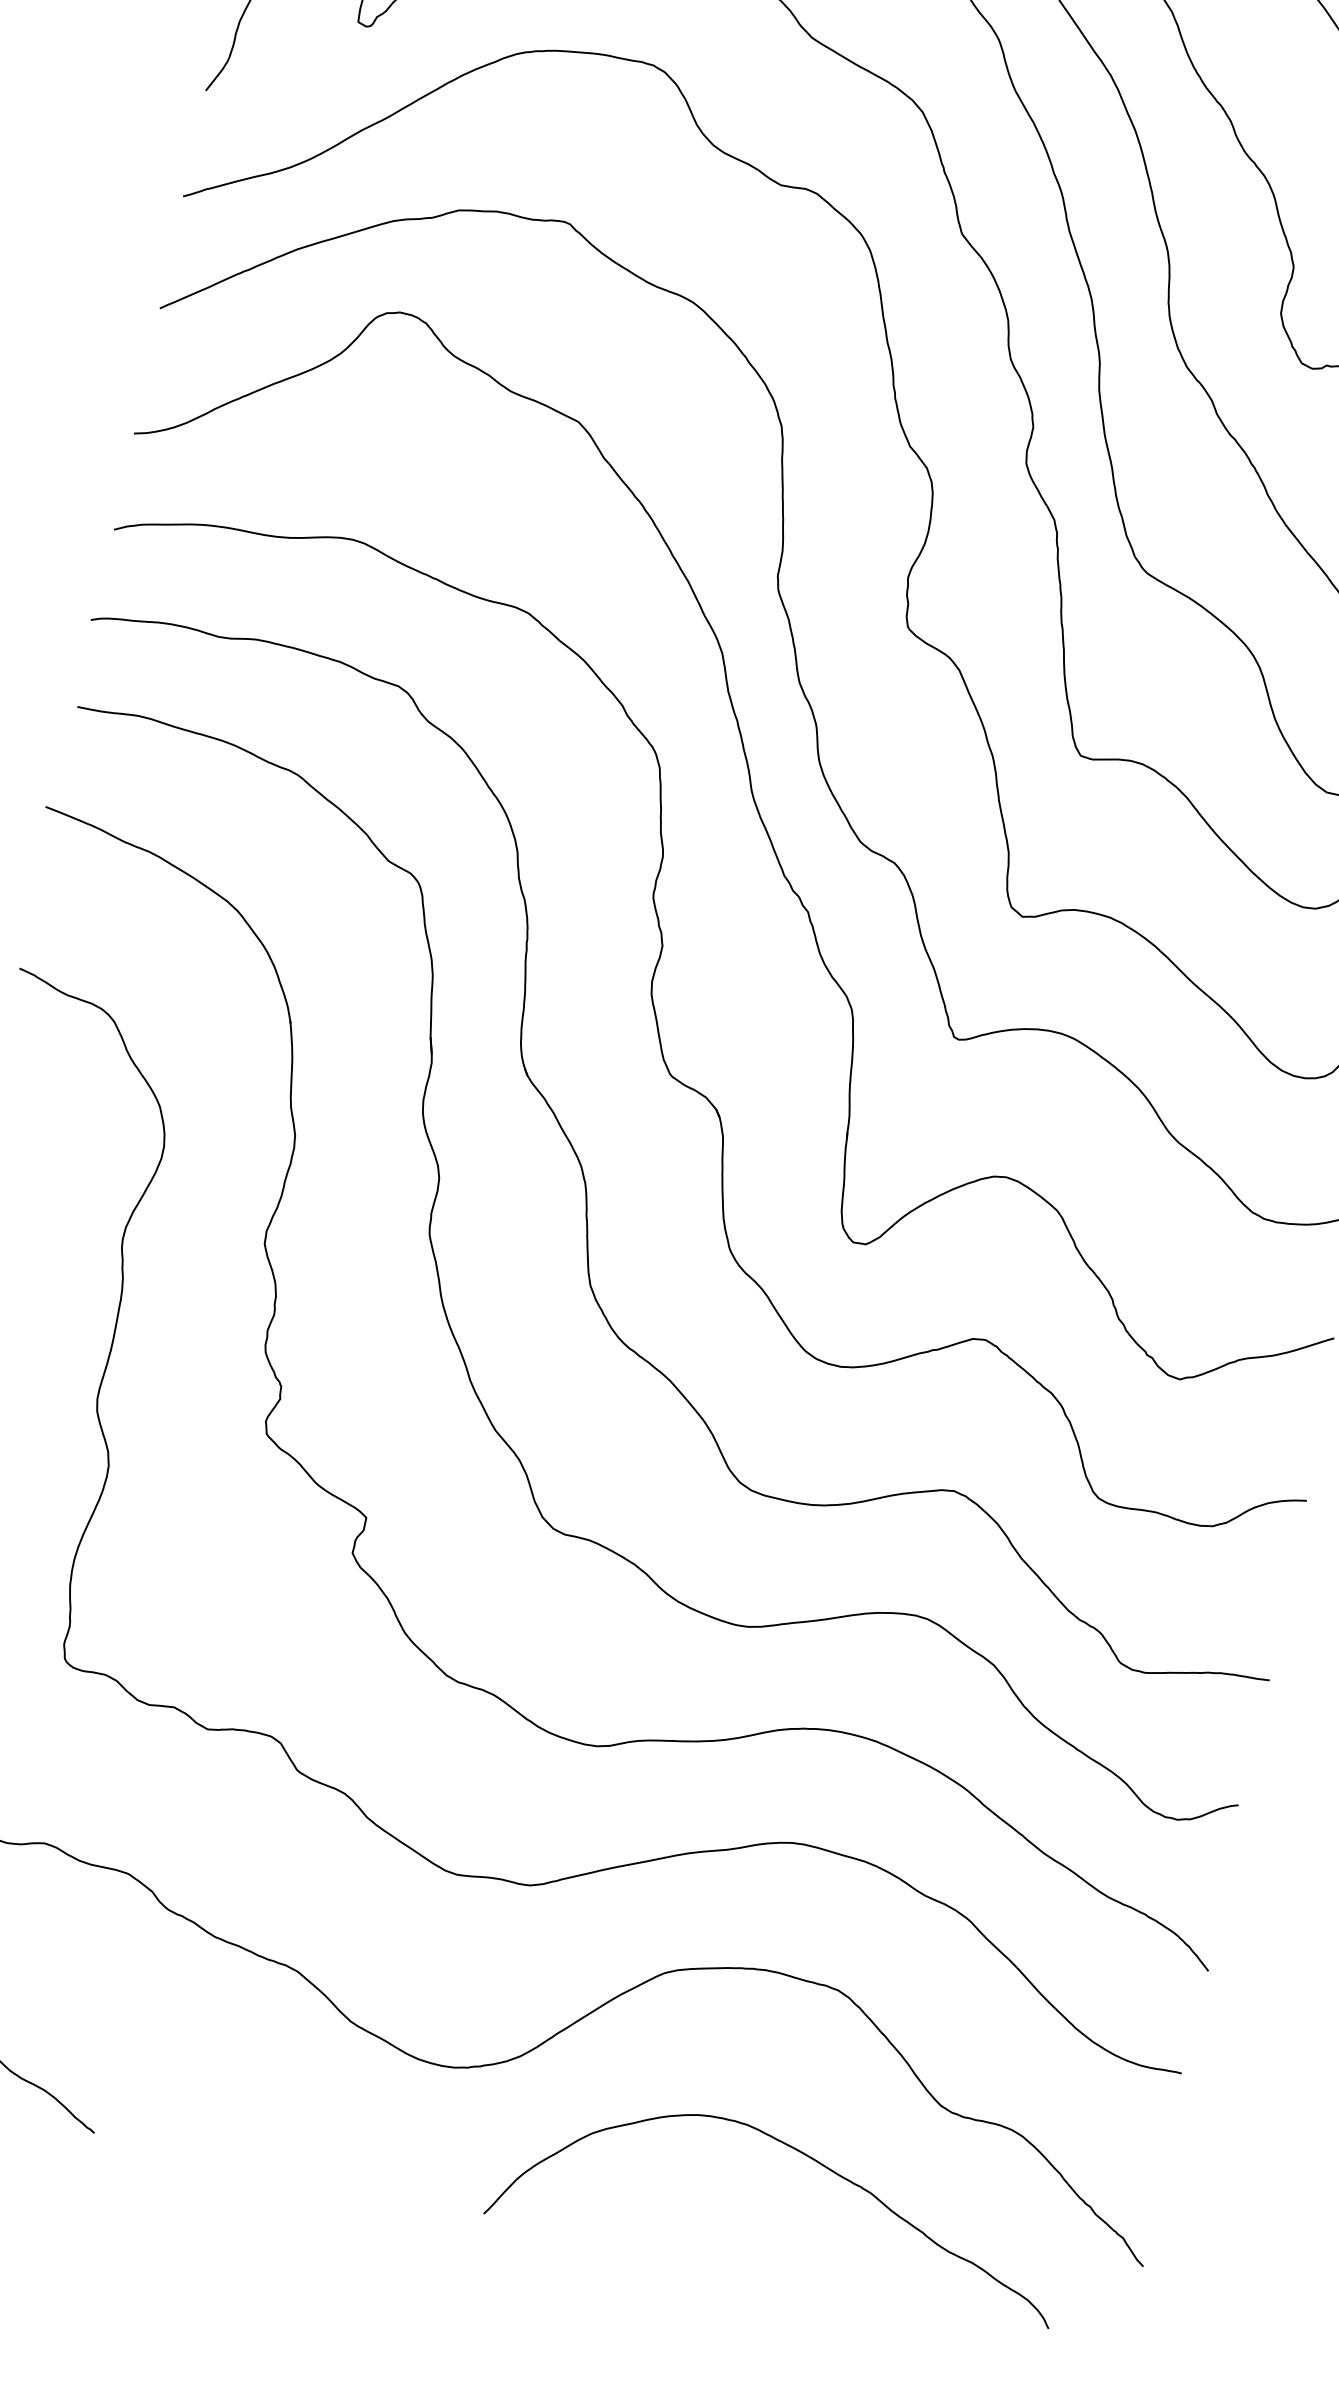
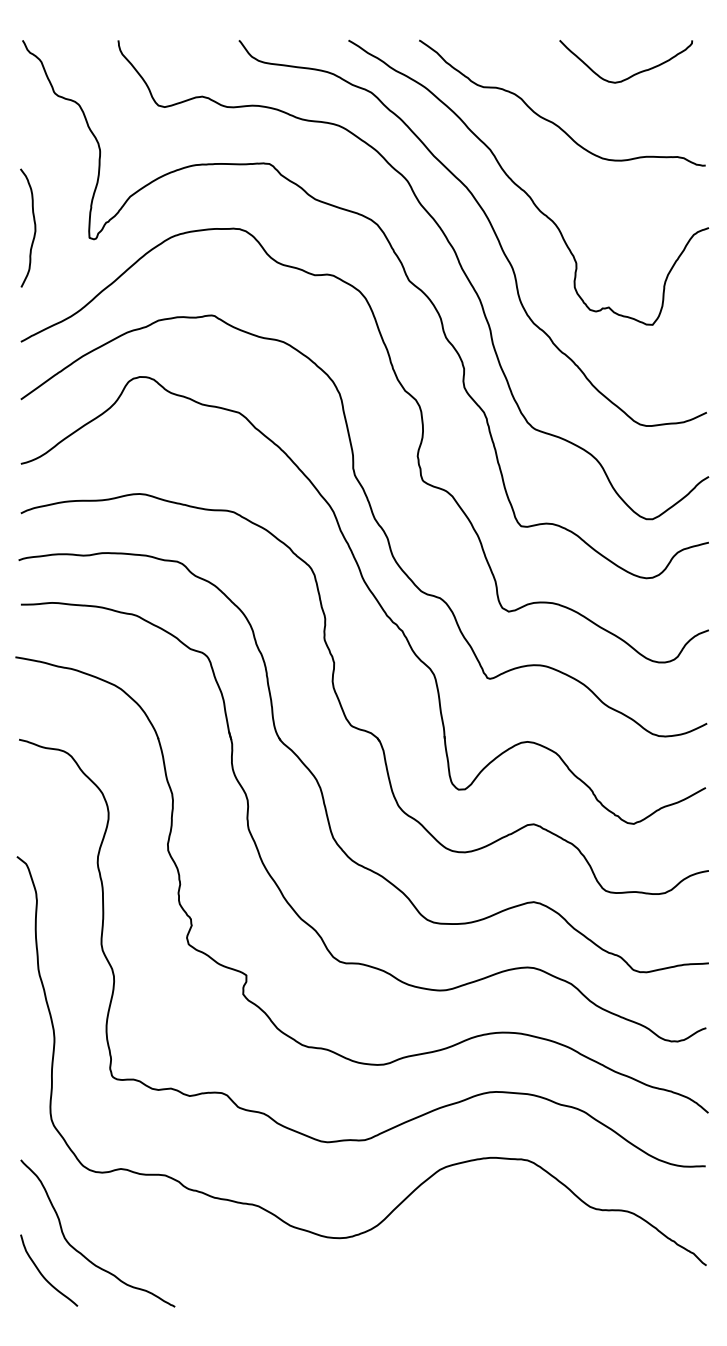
curve: (807, 2158) -> (529, 1246), removed

